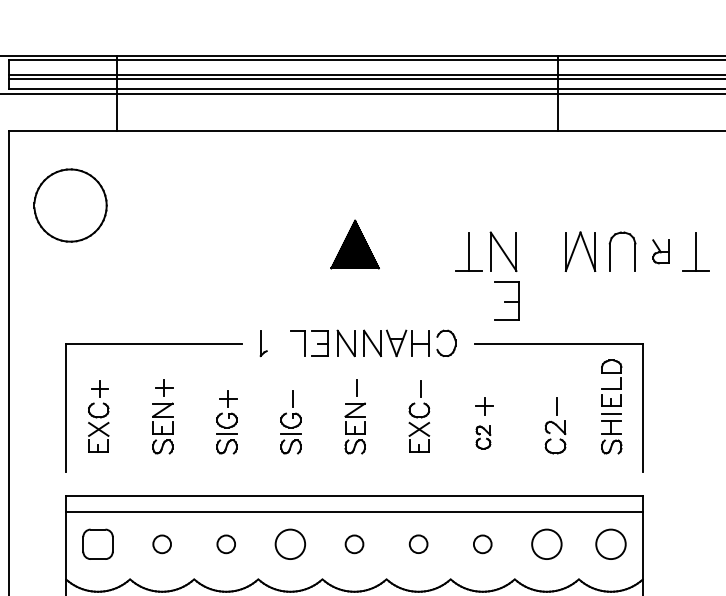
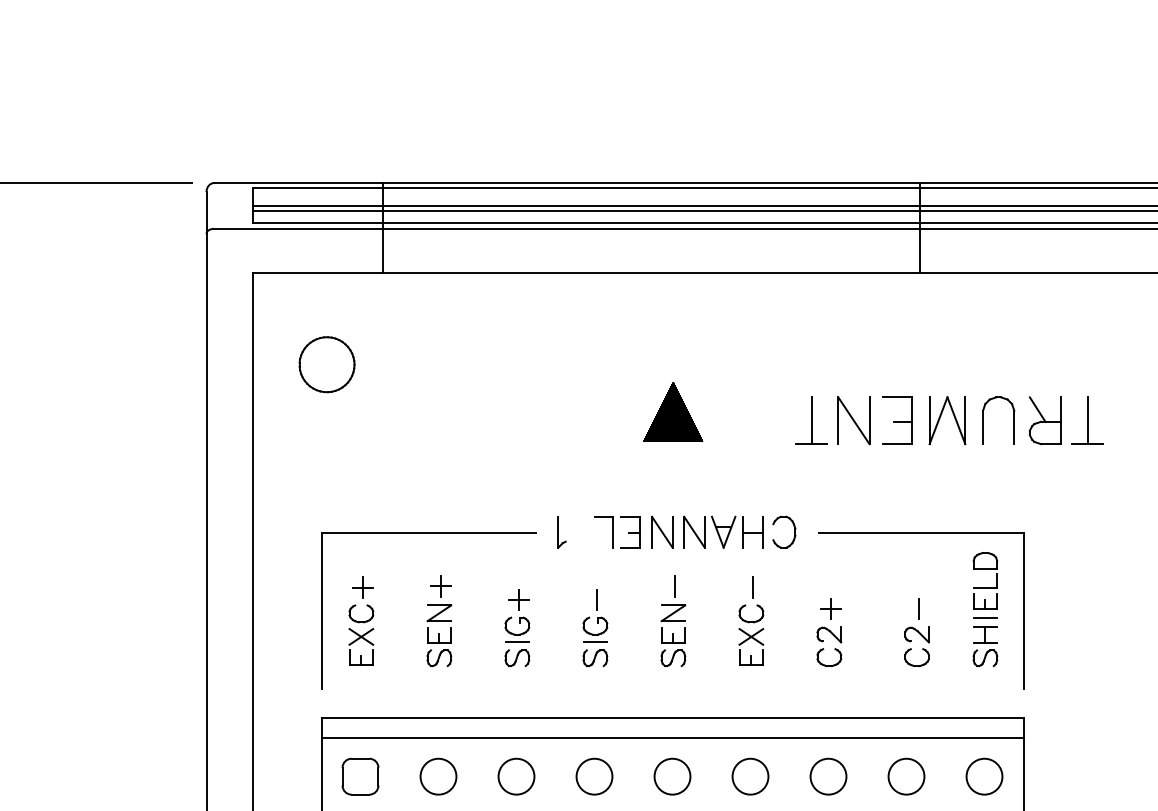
part: (70, 205) -> (326, 364), size x0.62
part: (660, 251) -> (1044, 420), size x1.67
part: (507, 300) -> (897, 420), moved
part: (483, 437) -> (829, 646), size x1.43
circle: (162, 544) -> (438, 776), size x1.67
circle: (226, 544) -> (516, 776), size x1.67
circle: (354, 544) -> (672, 776), size x1.67
circle: (418, 544) -> (750, 776), size x1.67
circle: (482, 544) -> (828, 776), size x1.67

